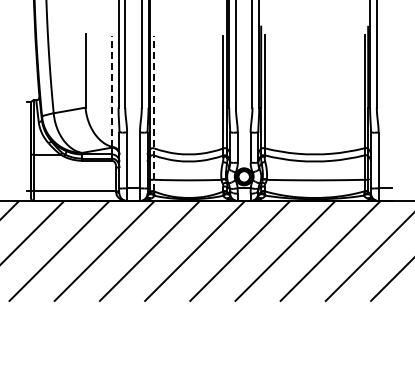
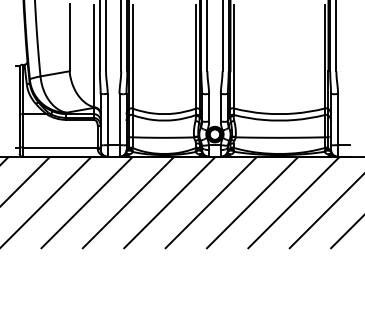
line: (112, 91) -> (94, 56), dashed -> solid
line: (154, 113) -> (132, 76), dashed -> solid

